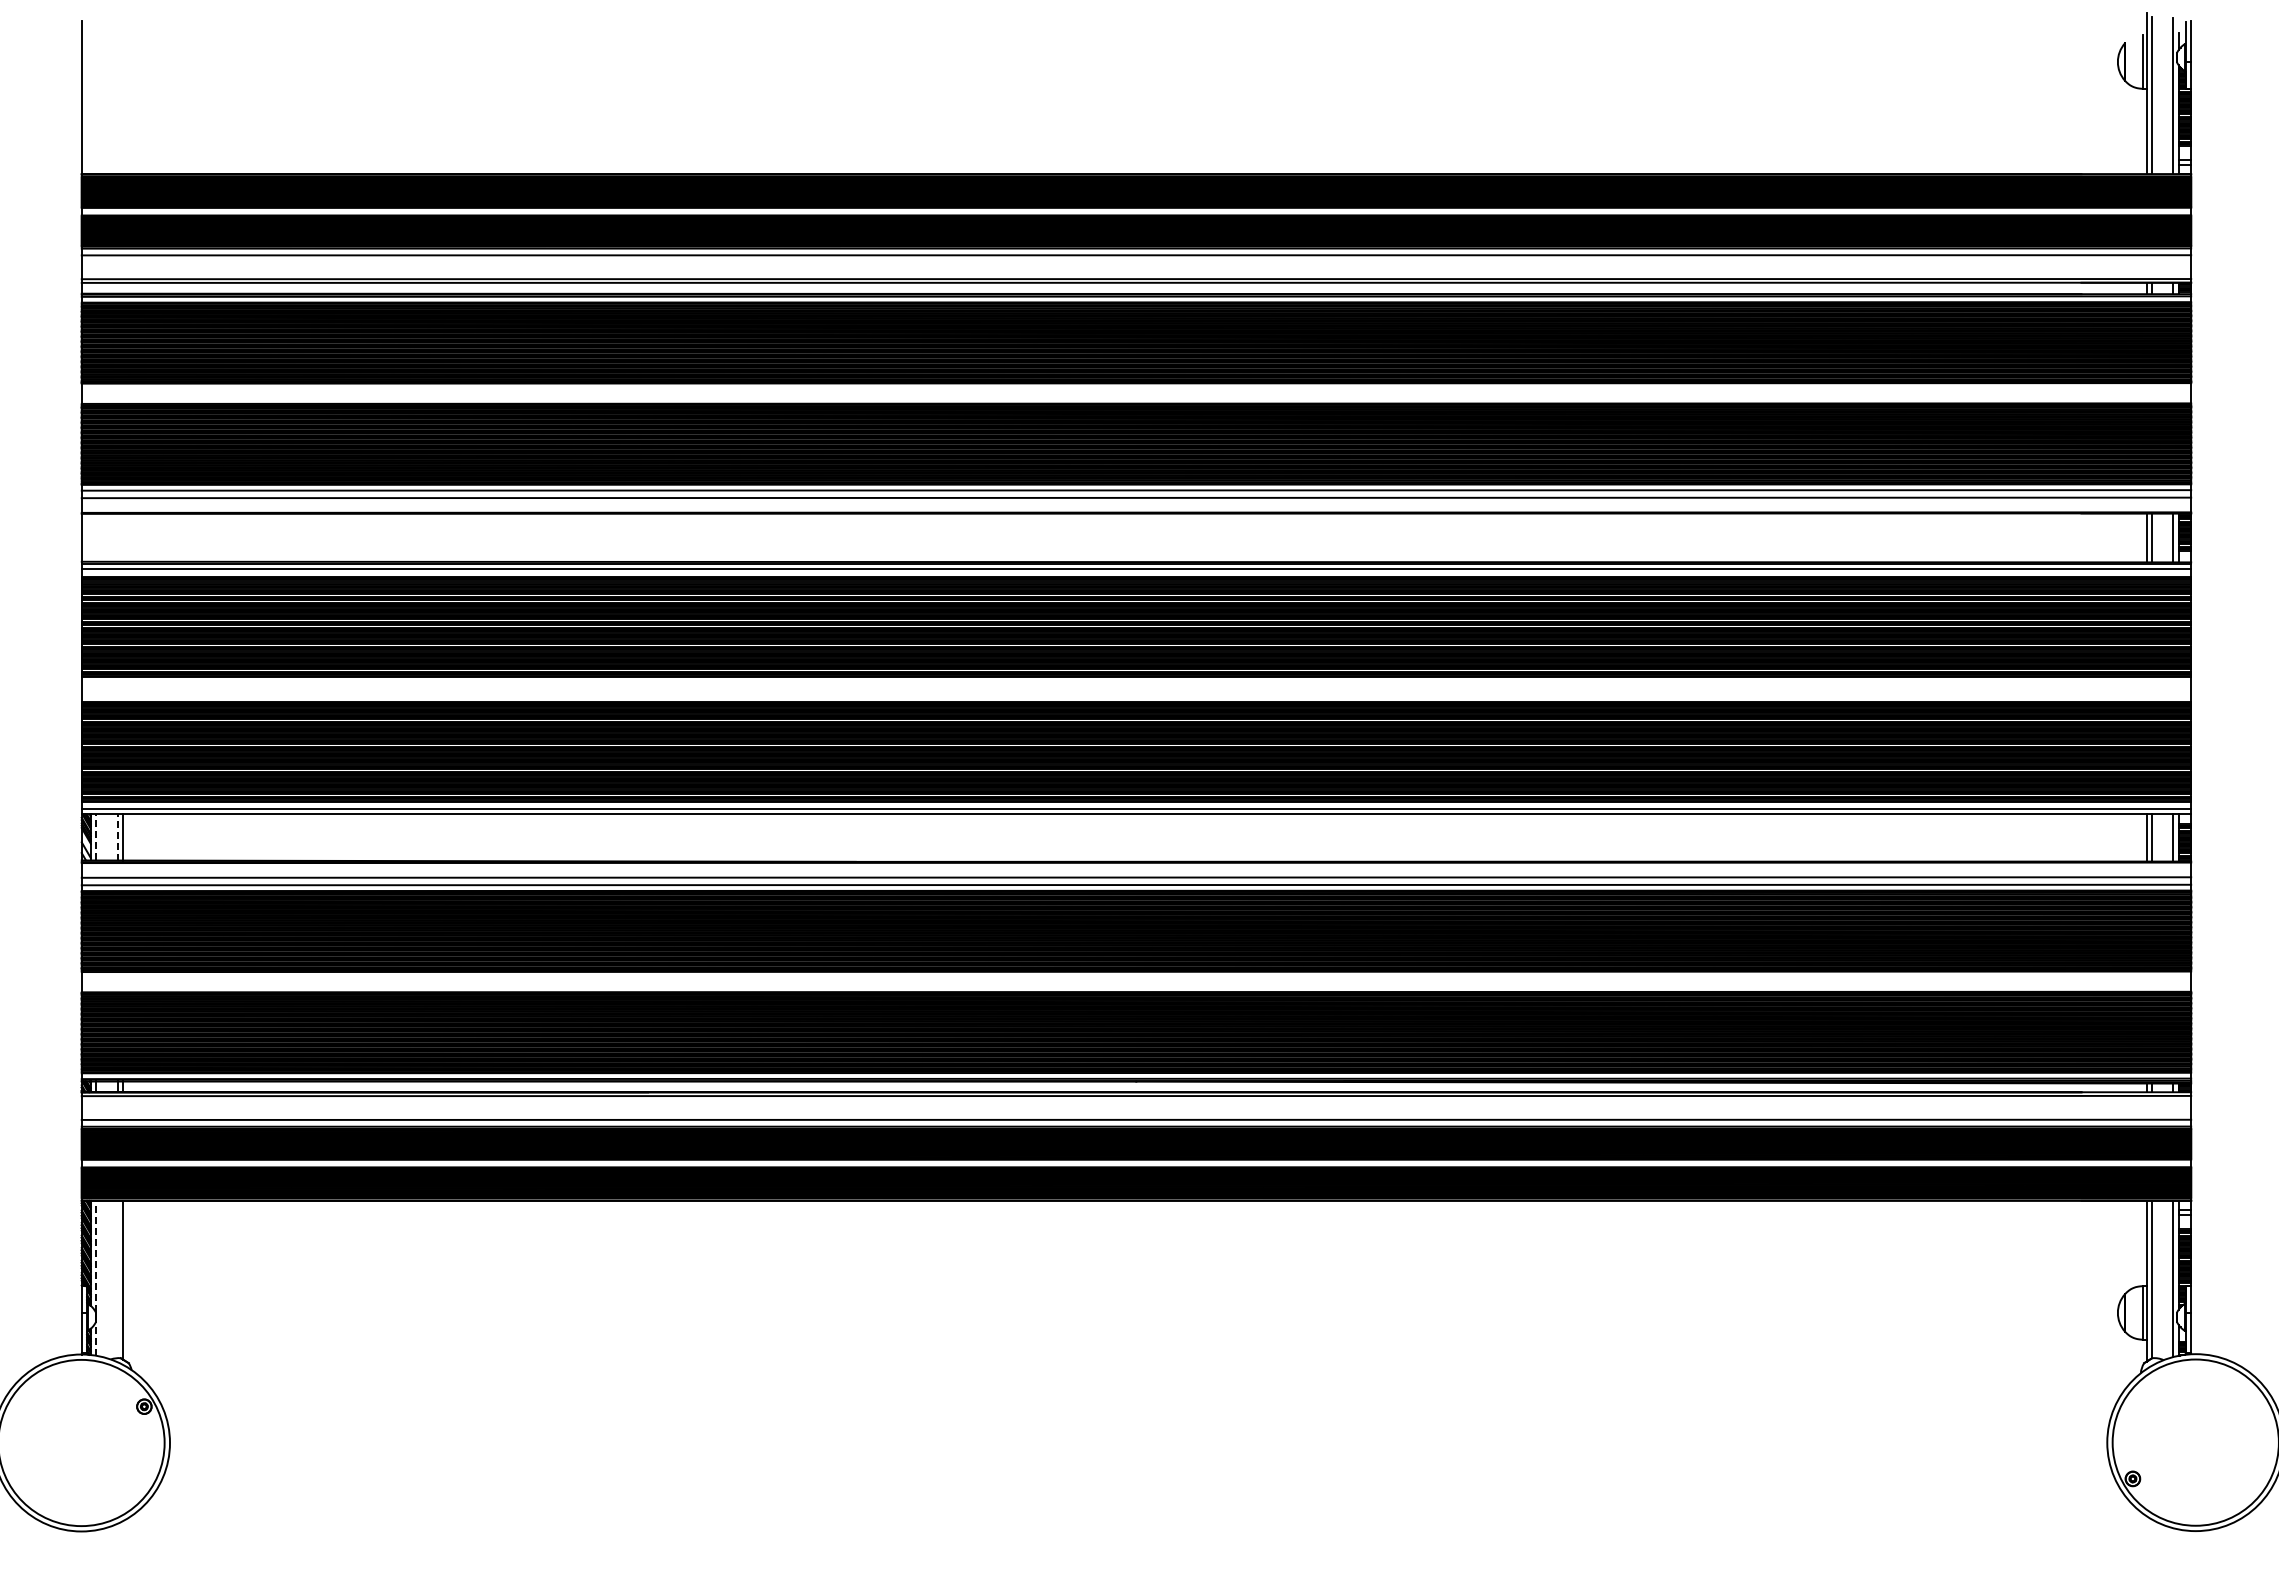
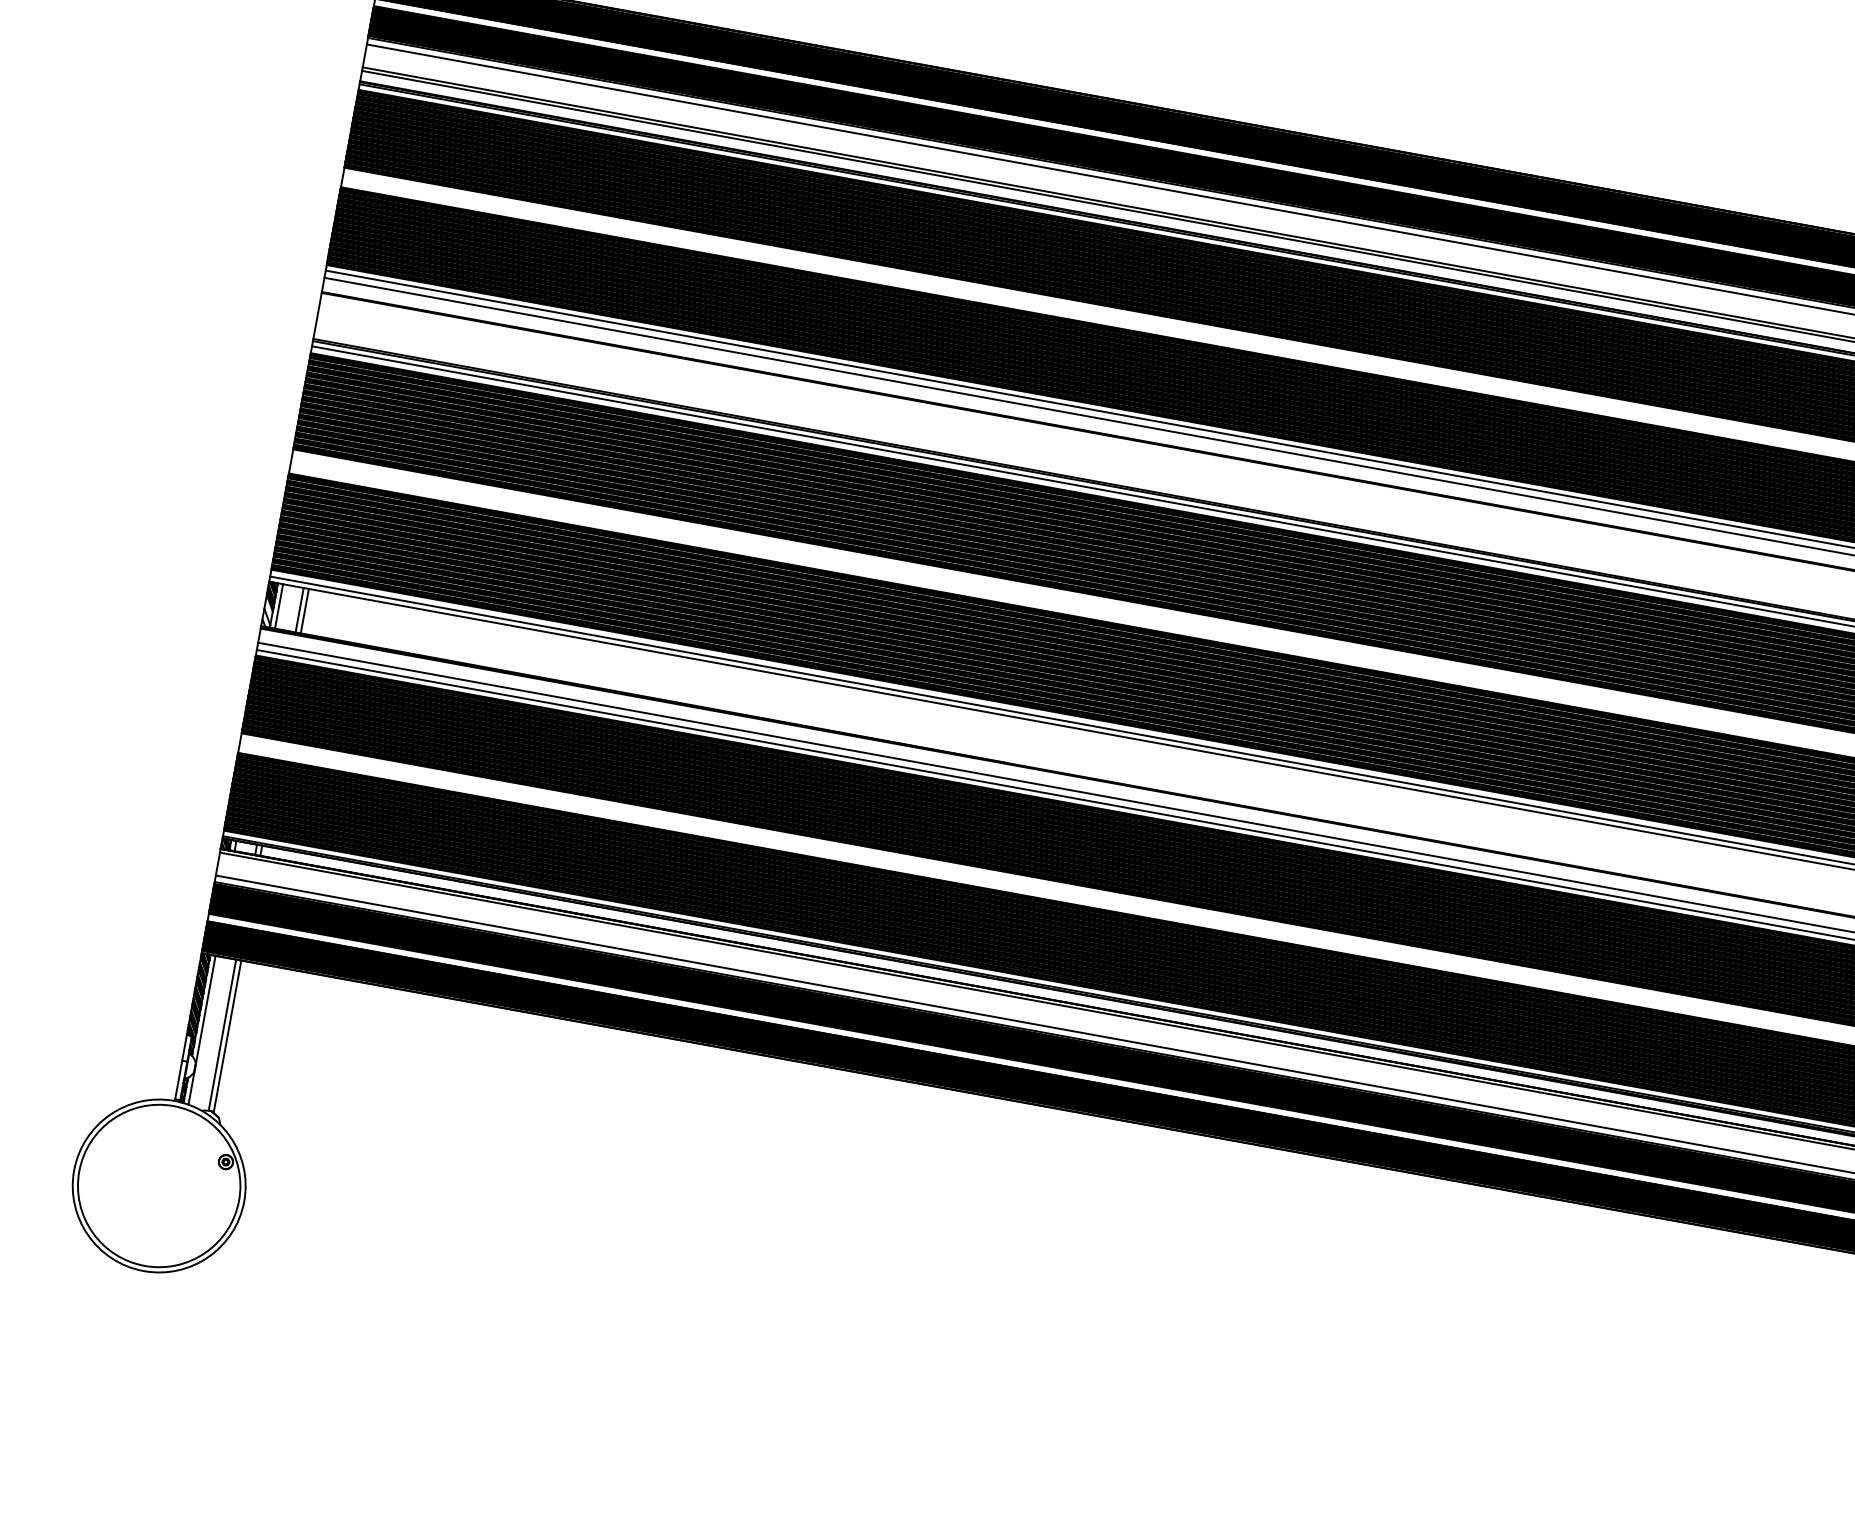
line: (96, 836) -> (279, 605), dashed -> solid
line: (117, 836) -> (299, 609), dashed -> solid
line: (96, 1277) -> (202, 1029), dashed -> solid
line: (117, 1279) -> (222, 1035), added

